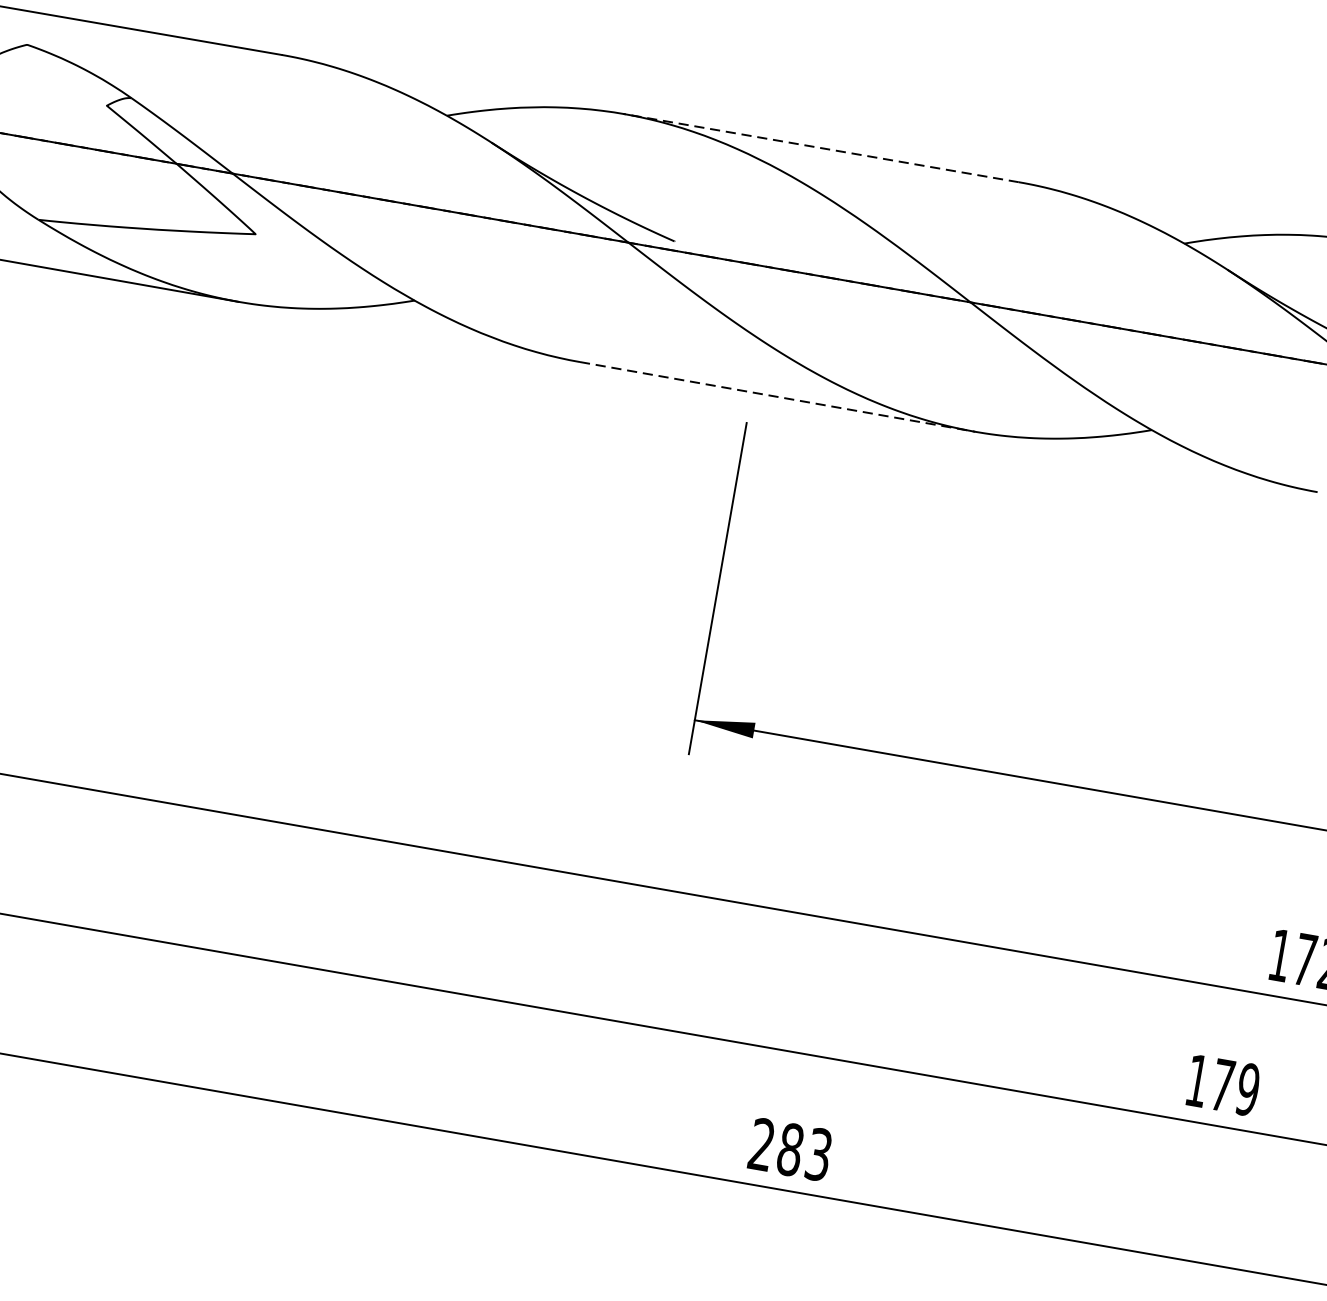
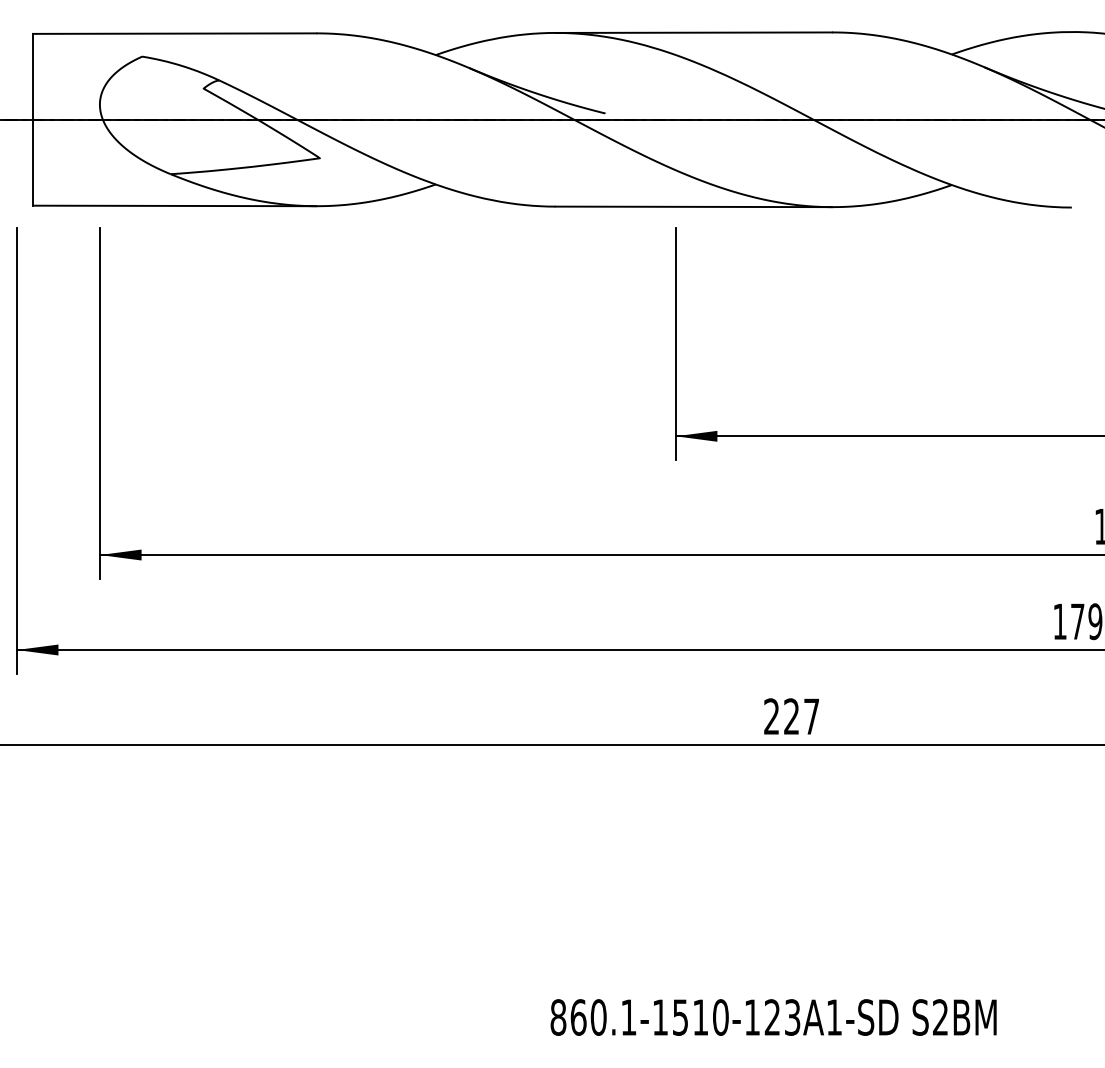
line: (820, 147) -> (693, 32), dashed -> solid
line: (778, 396) -> (694, 206), dashed -> solid
text: (804, 1151) -> (801, 716), 283 -> 227

